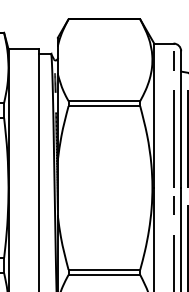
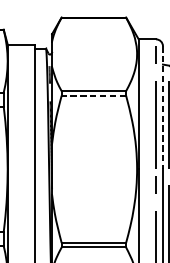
line: (104, 106) -> (93, 95), solid -> dashed
line: (181, 120) -> (163, 108), solid -> dashed

